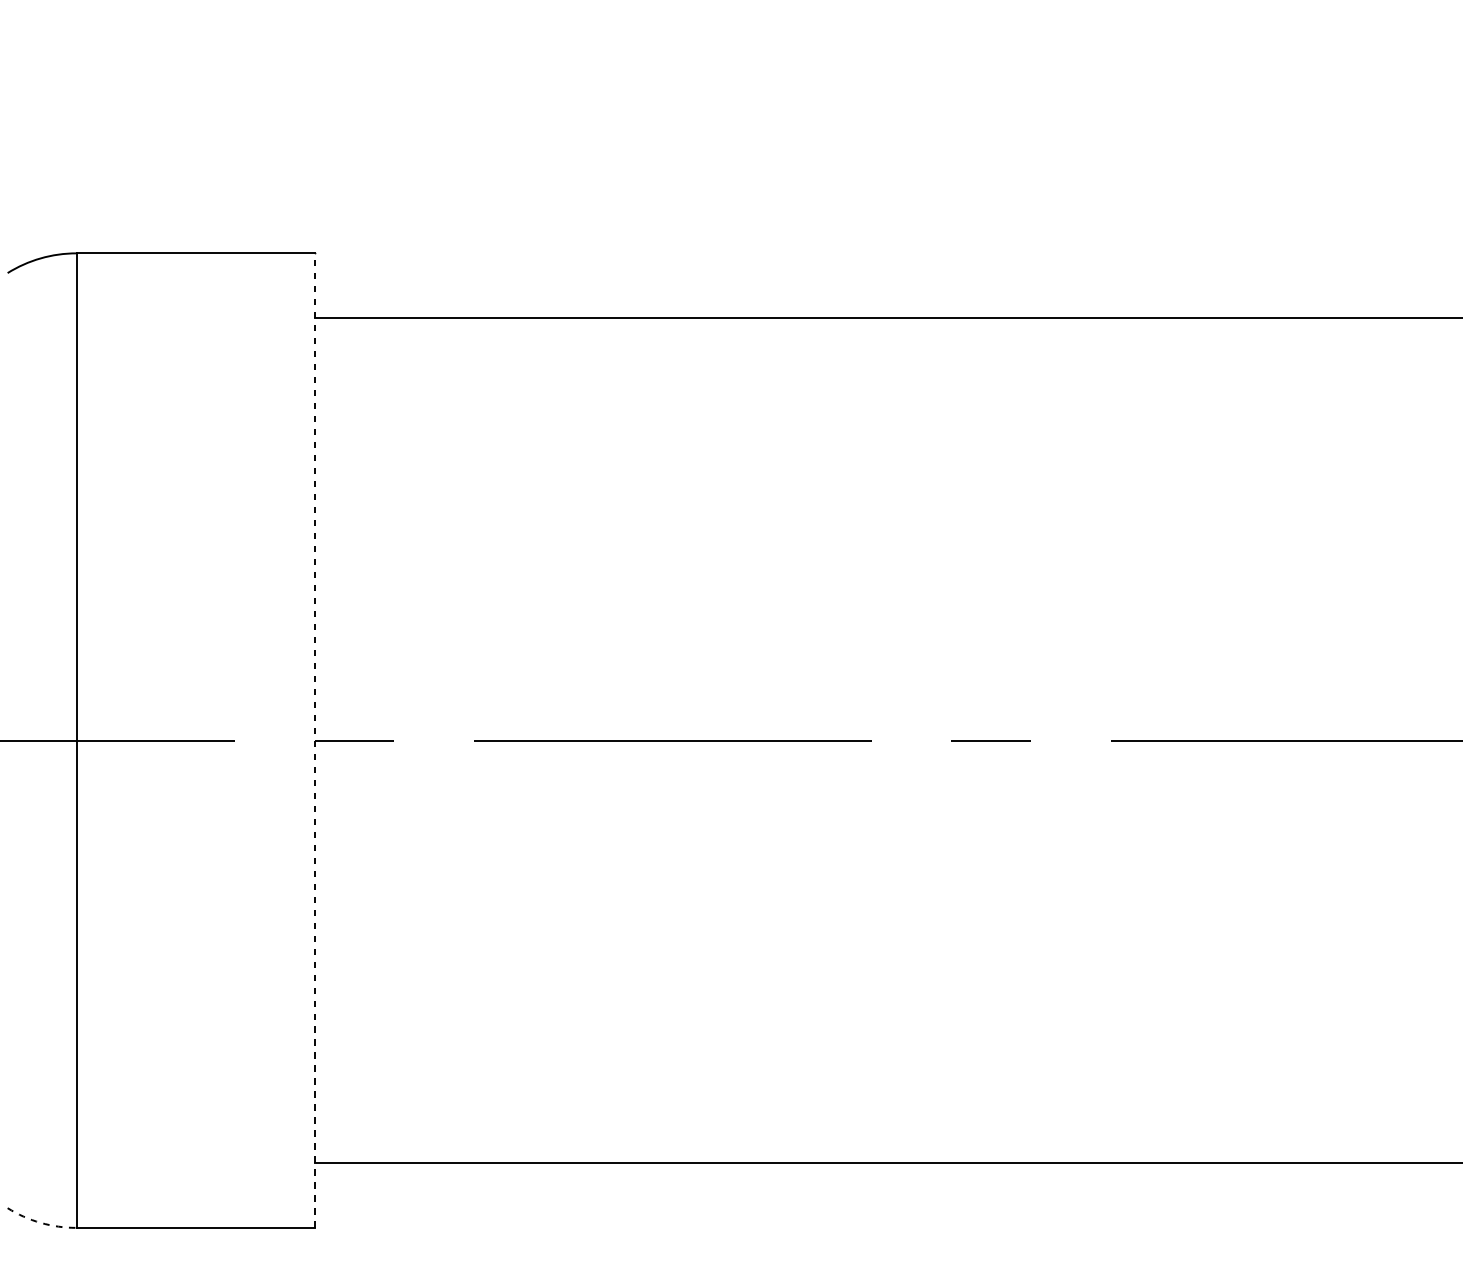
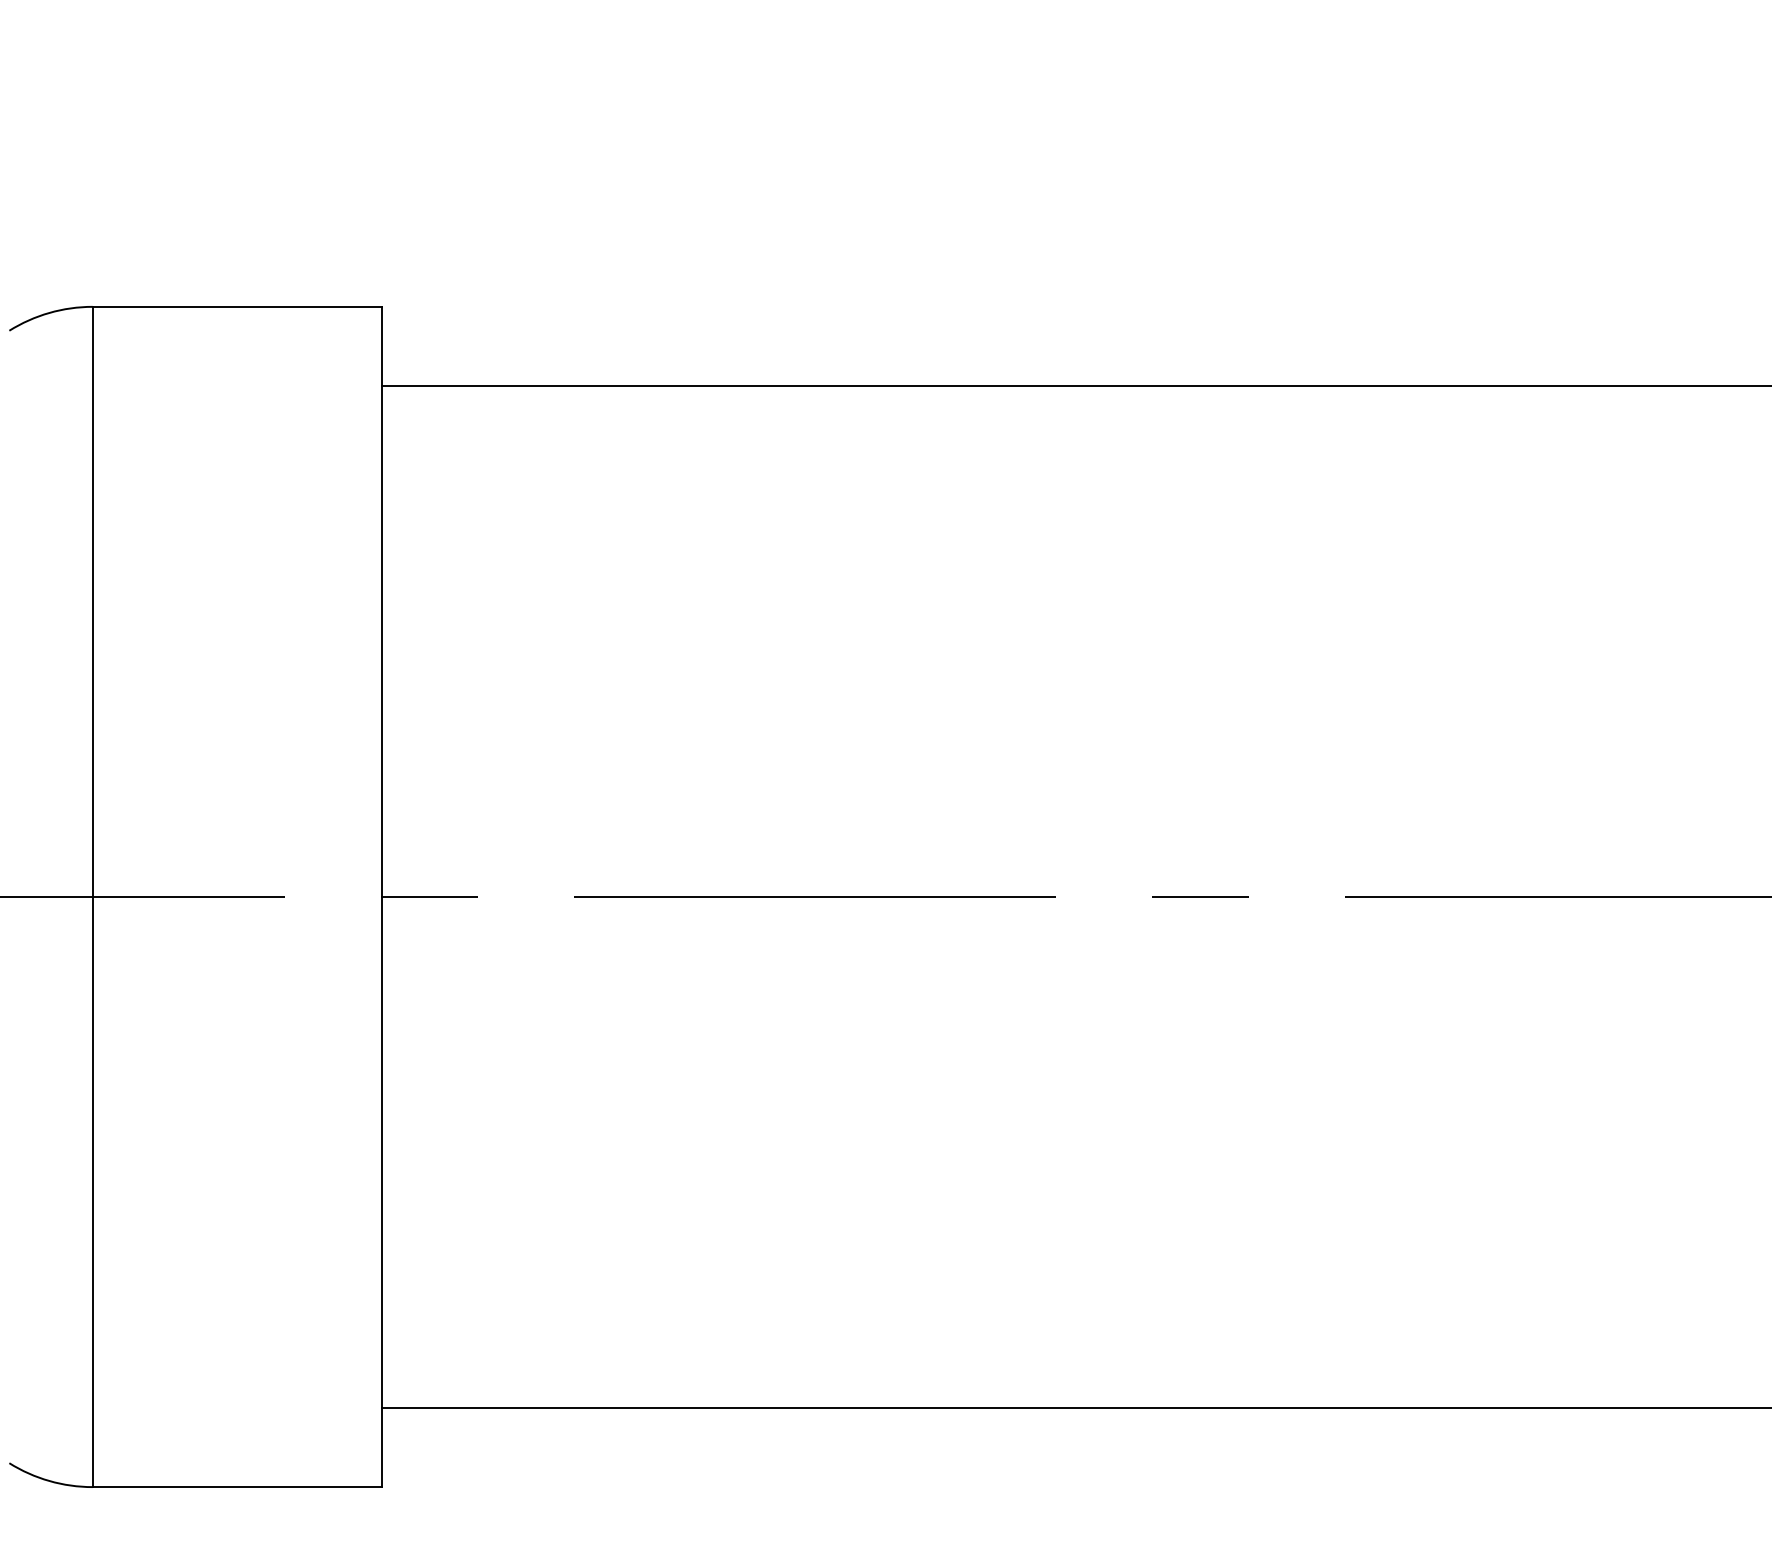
line: (315, 740) -> (382, 896), dashed -> solid
arc: (40, 1223) -> (49, 1481), dashed -> solid

